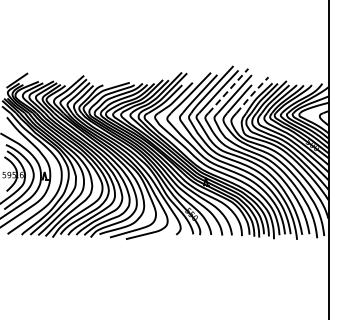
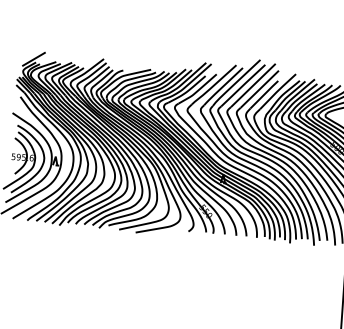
line: (228, 90) -> (253, 85), dashed -> solid
line: (252, 94) -> (278, 90), dashed -> solid

